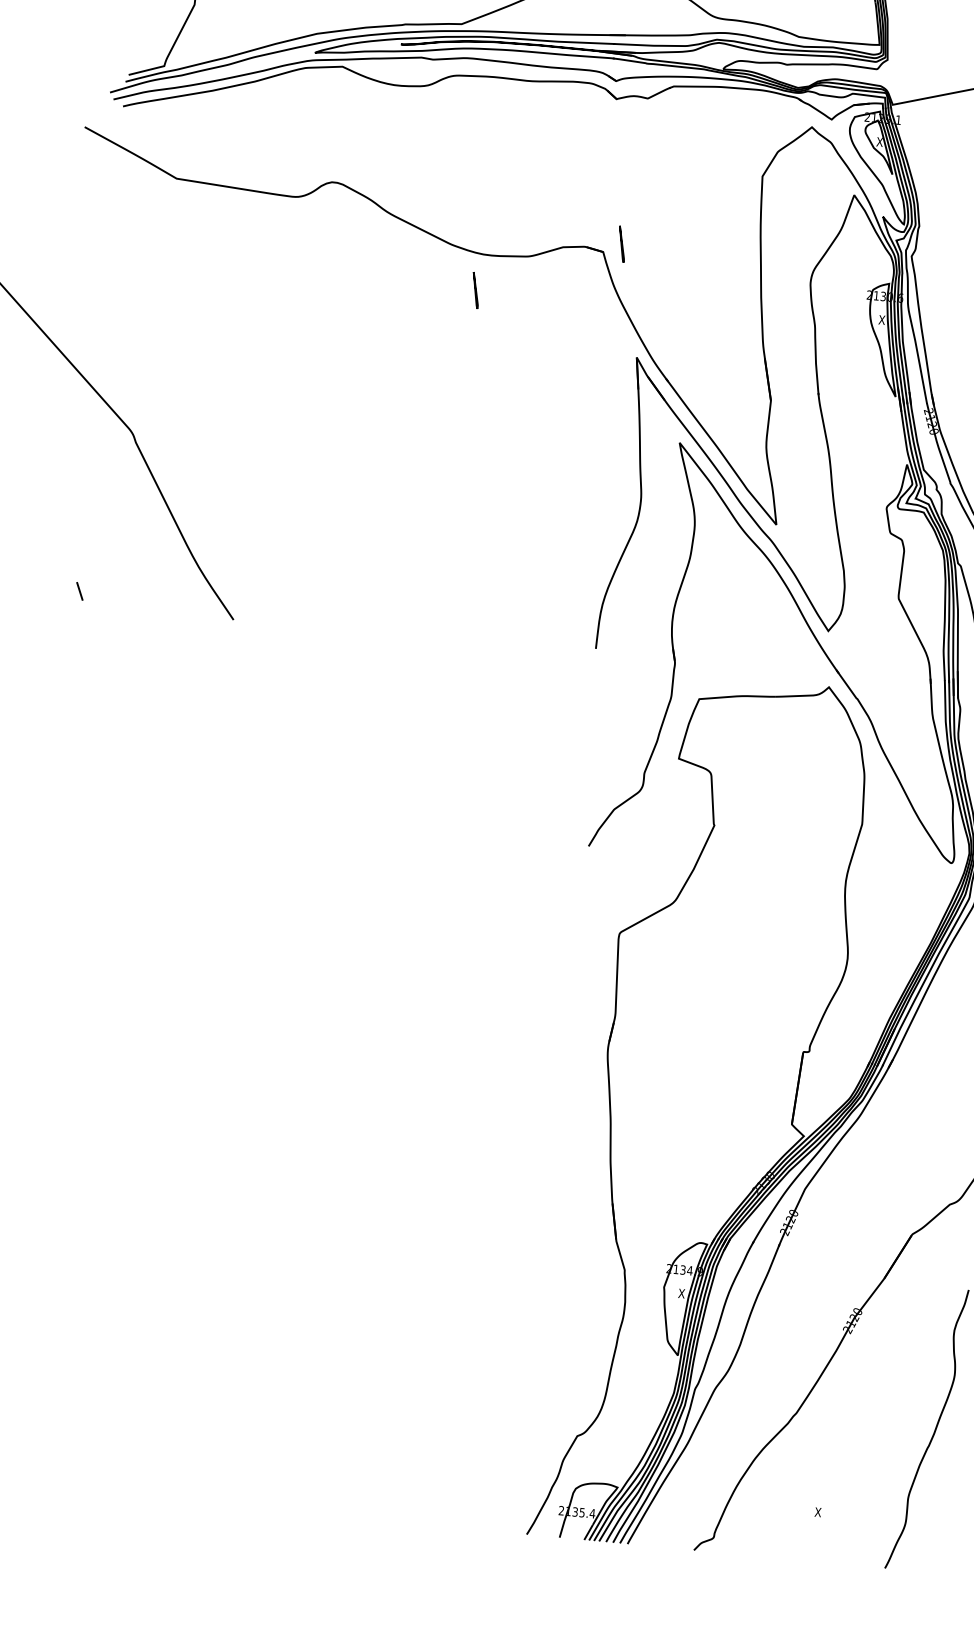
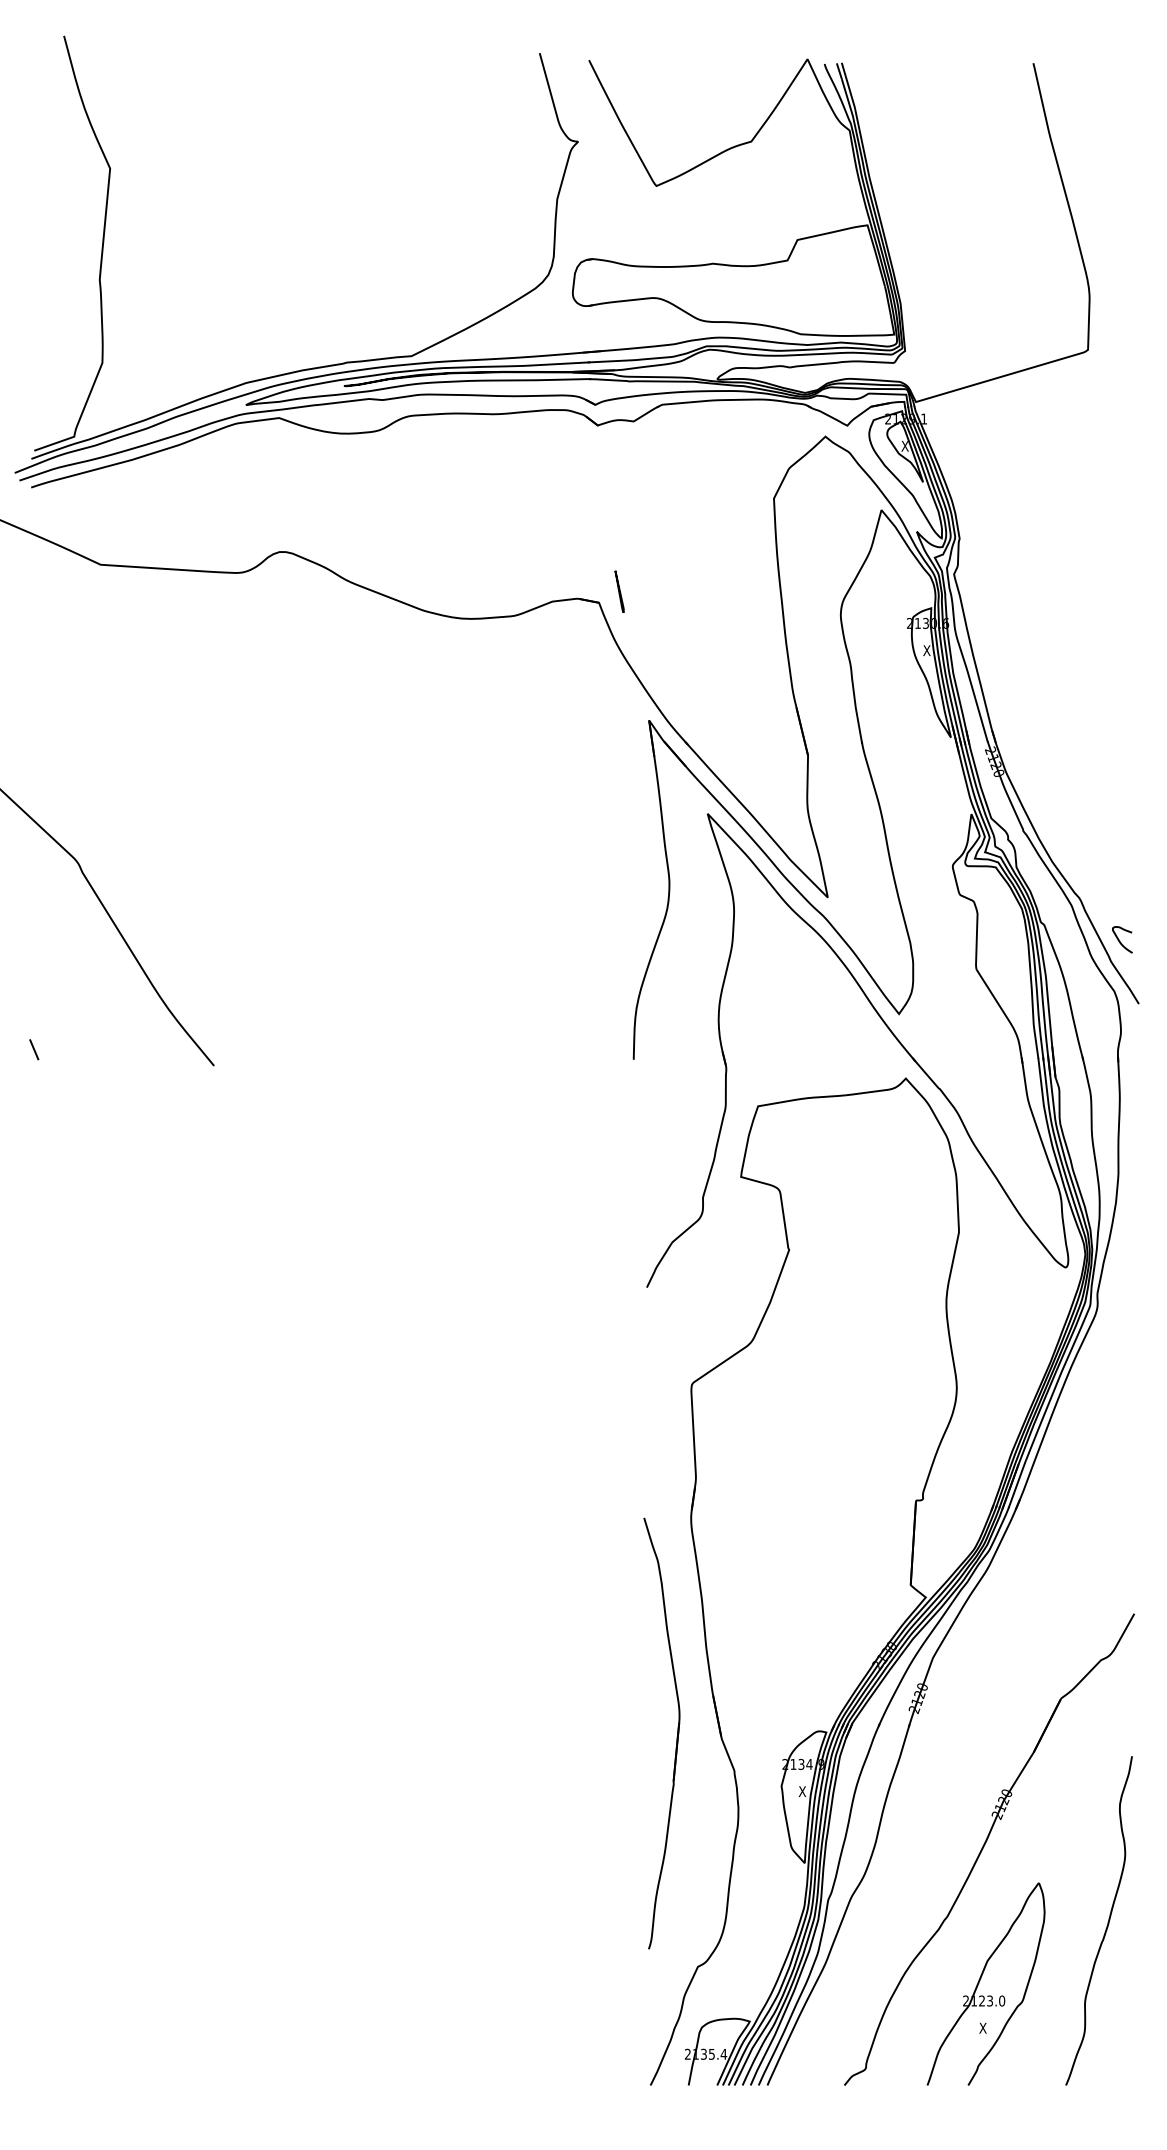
line: (475, 290) -> (456, 660), removed
part: (577, 1236) -> (676, 1737), added
part: (823, 1473) -> (985, 1983), added

